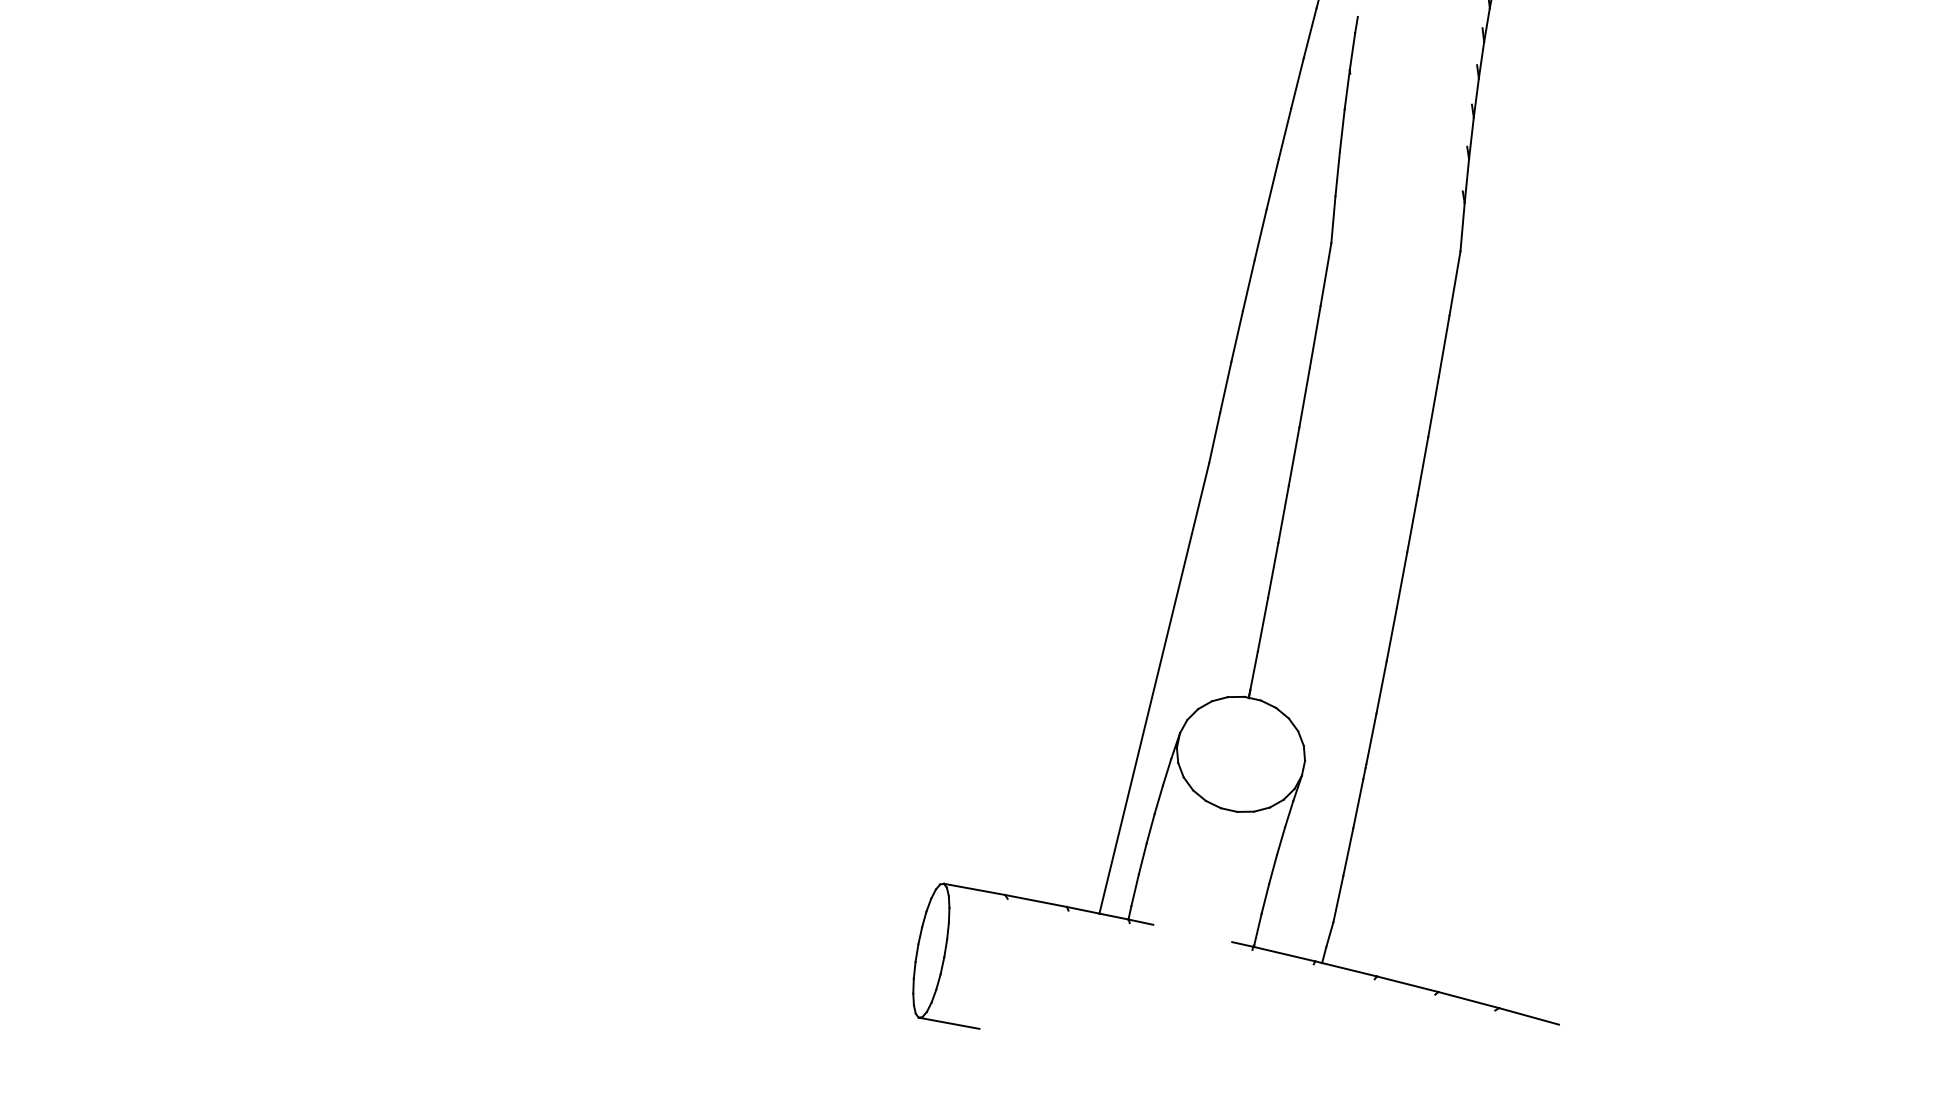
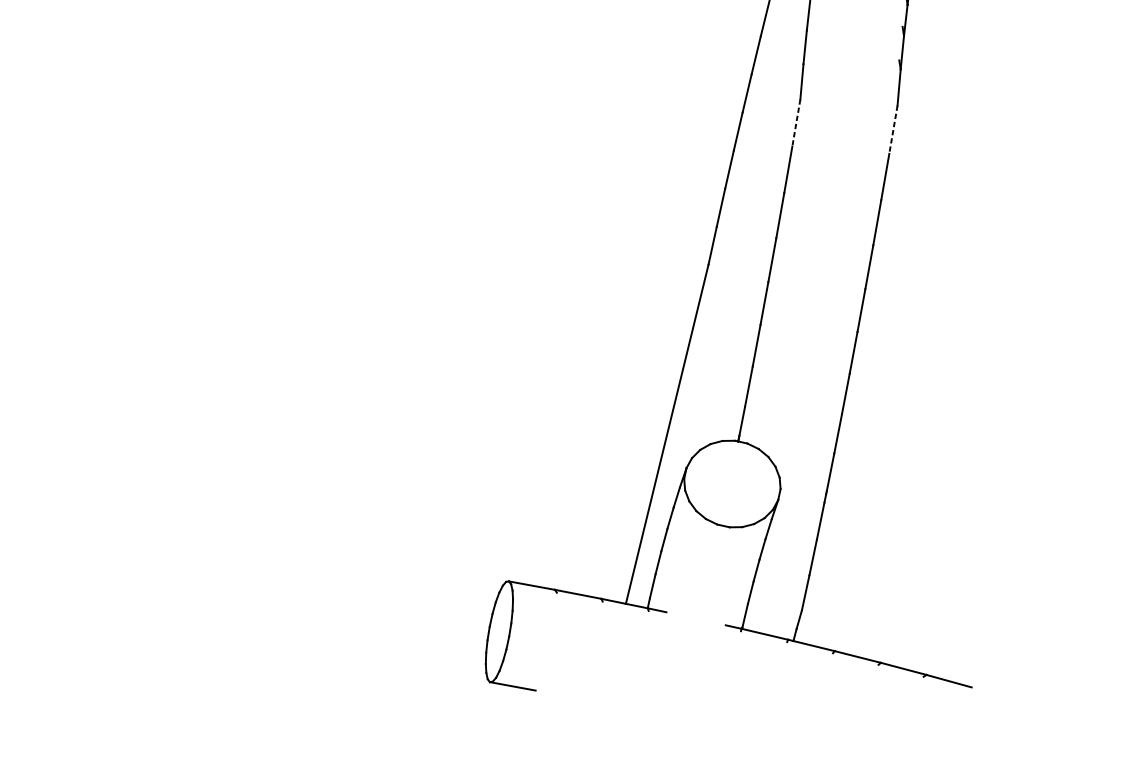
line: (1325, 274) -> (795, 122), solid -> dashed
line: (1454, 283) -> (893, 129), solid -> dashed

